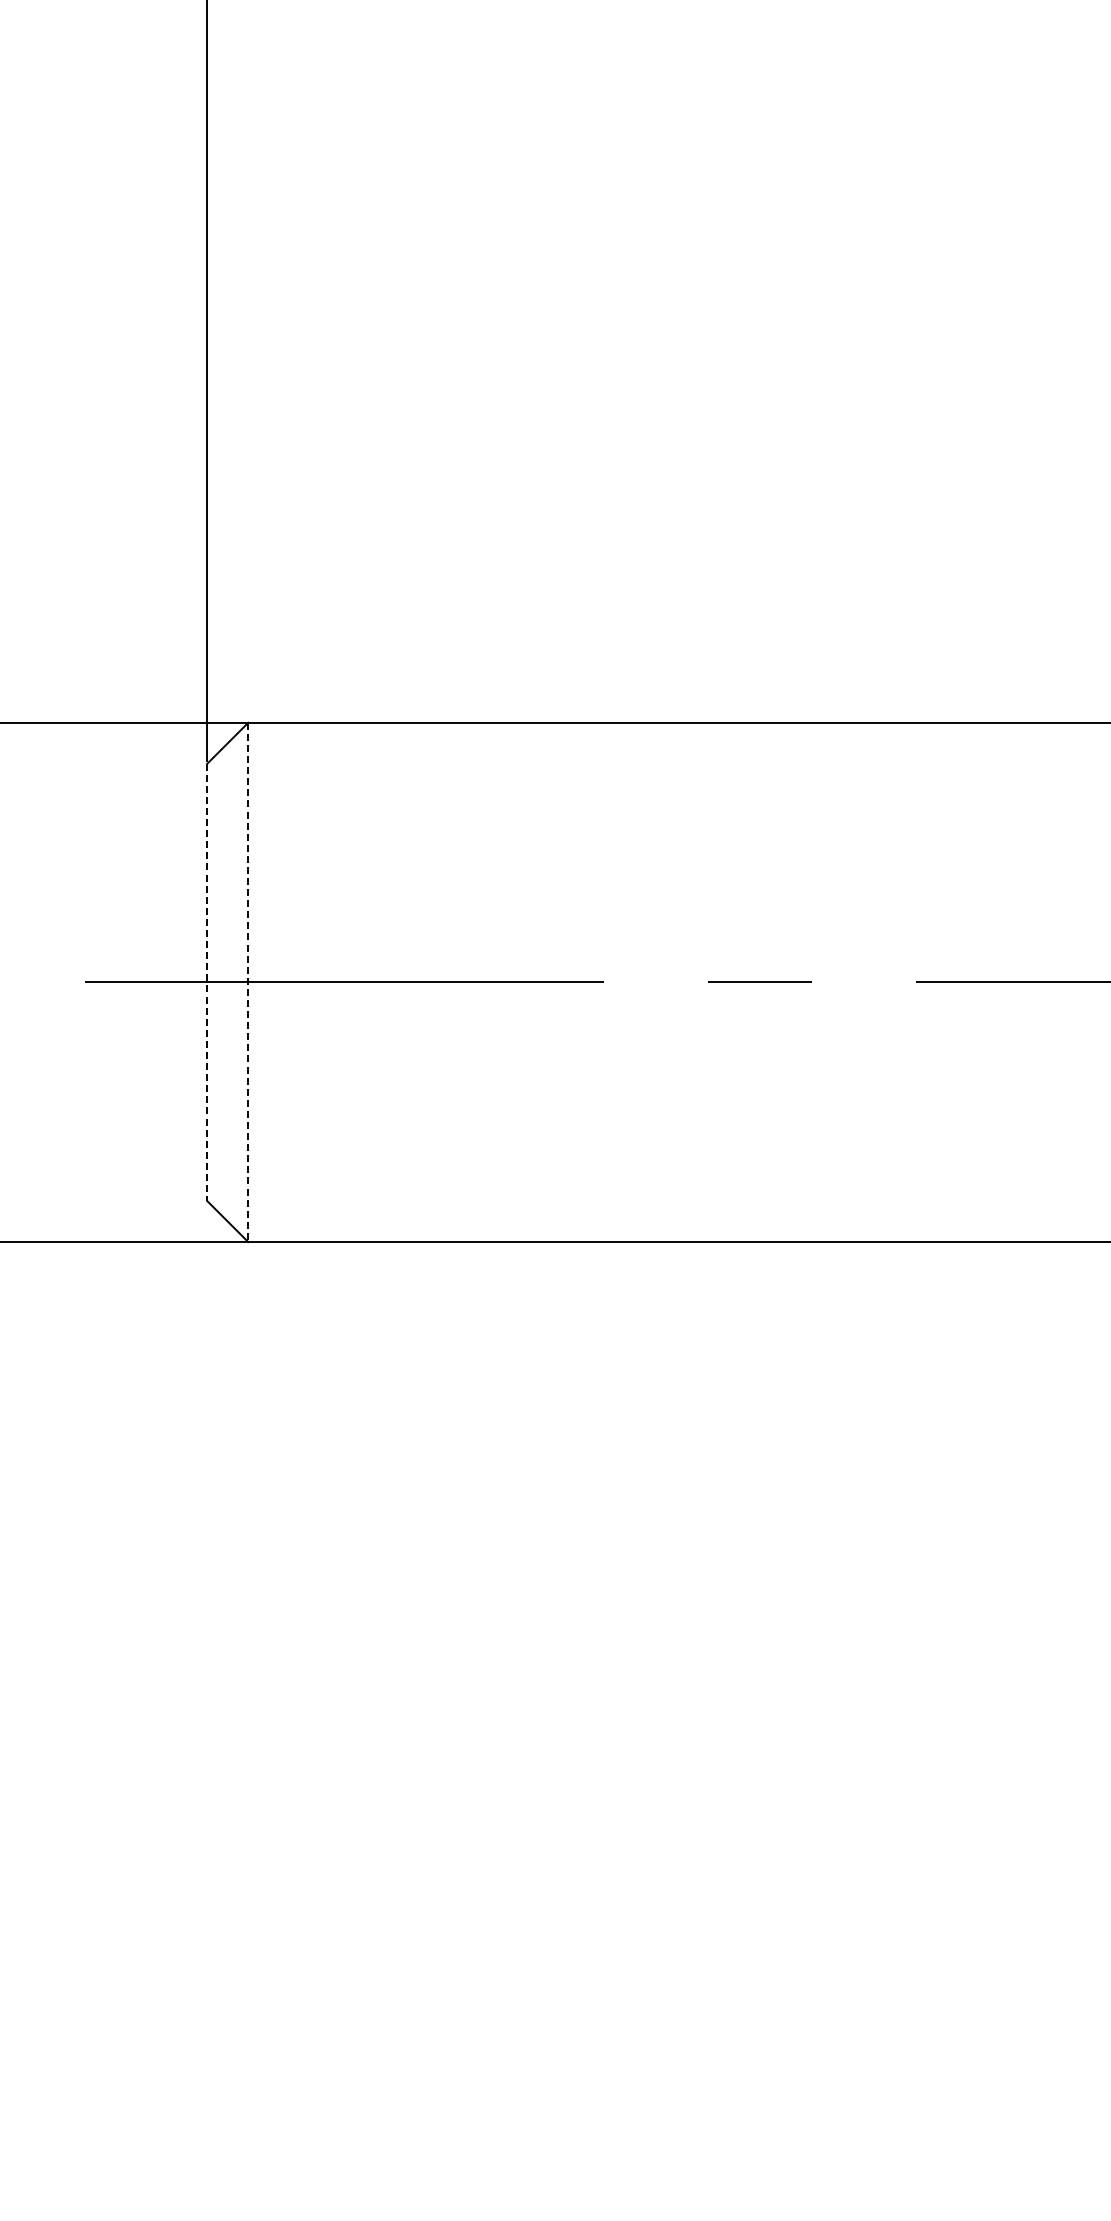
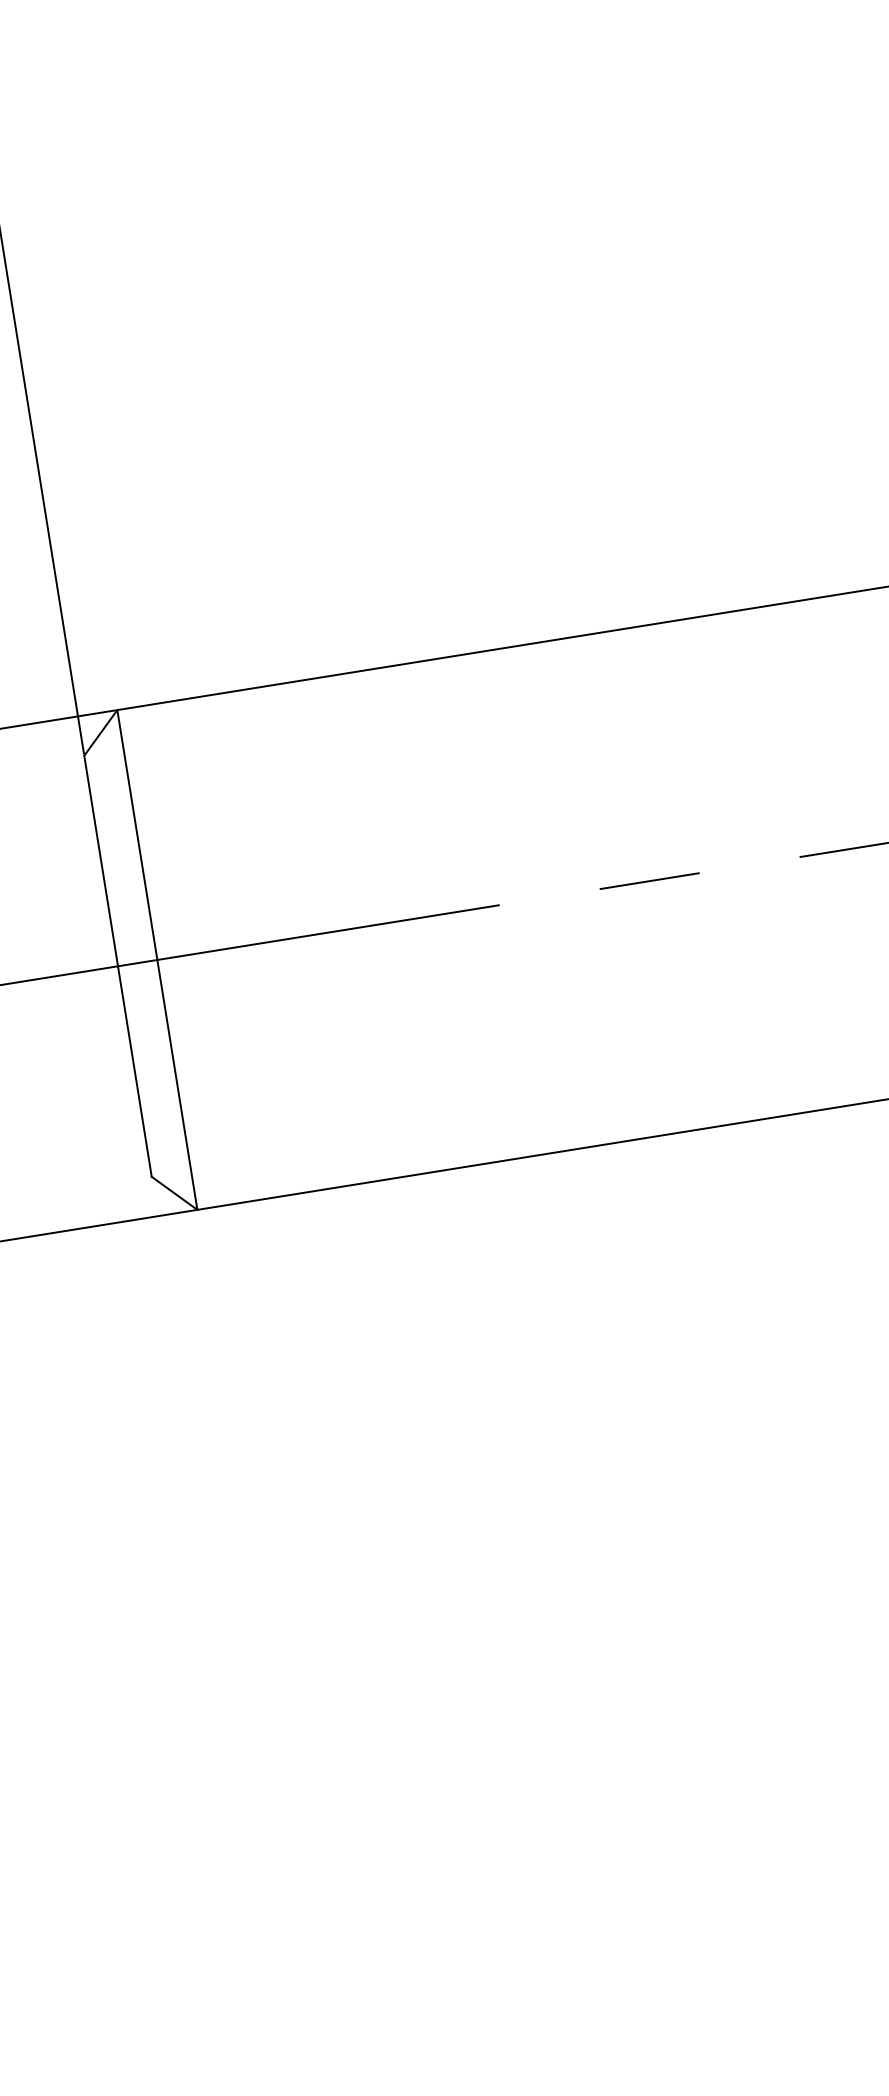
line: (207, 982) -> (118, 966), dashed -> solid
line: (248, 982) -> (157, 960), dashed -> solid

